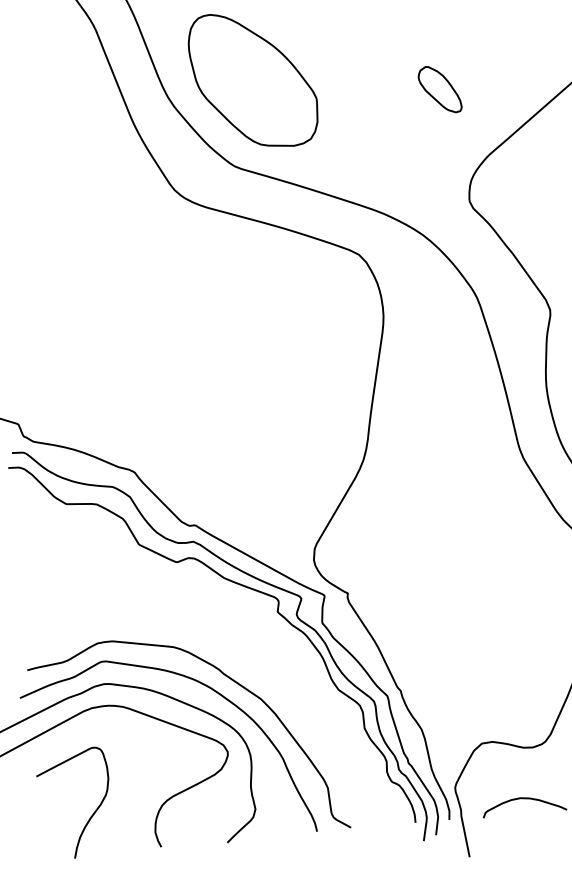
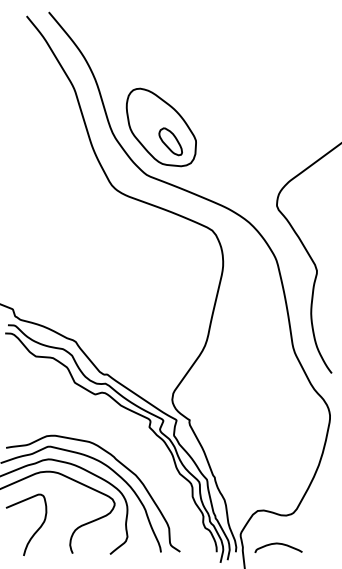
part: (439, 89) -> (170, 141), moved

